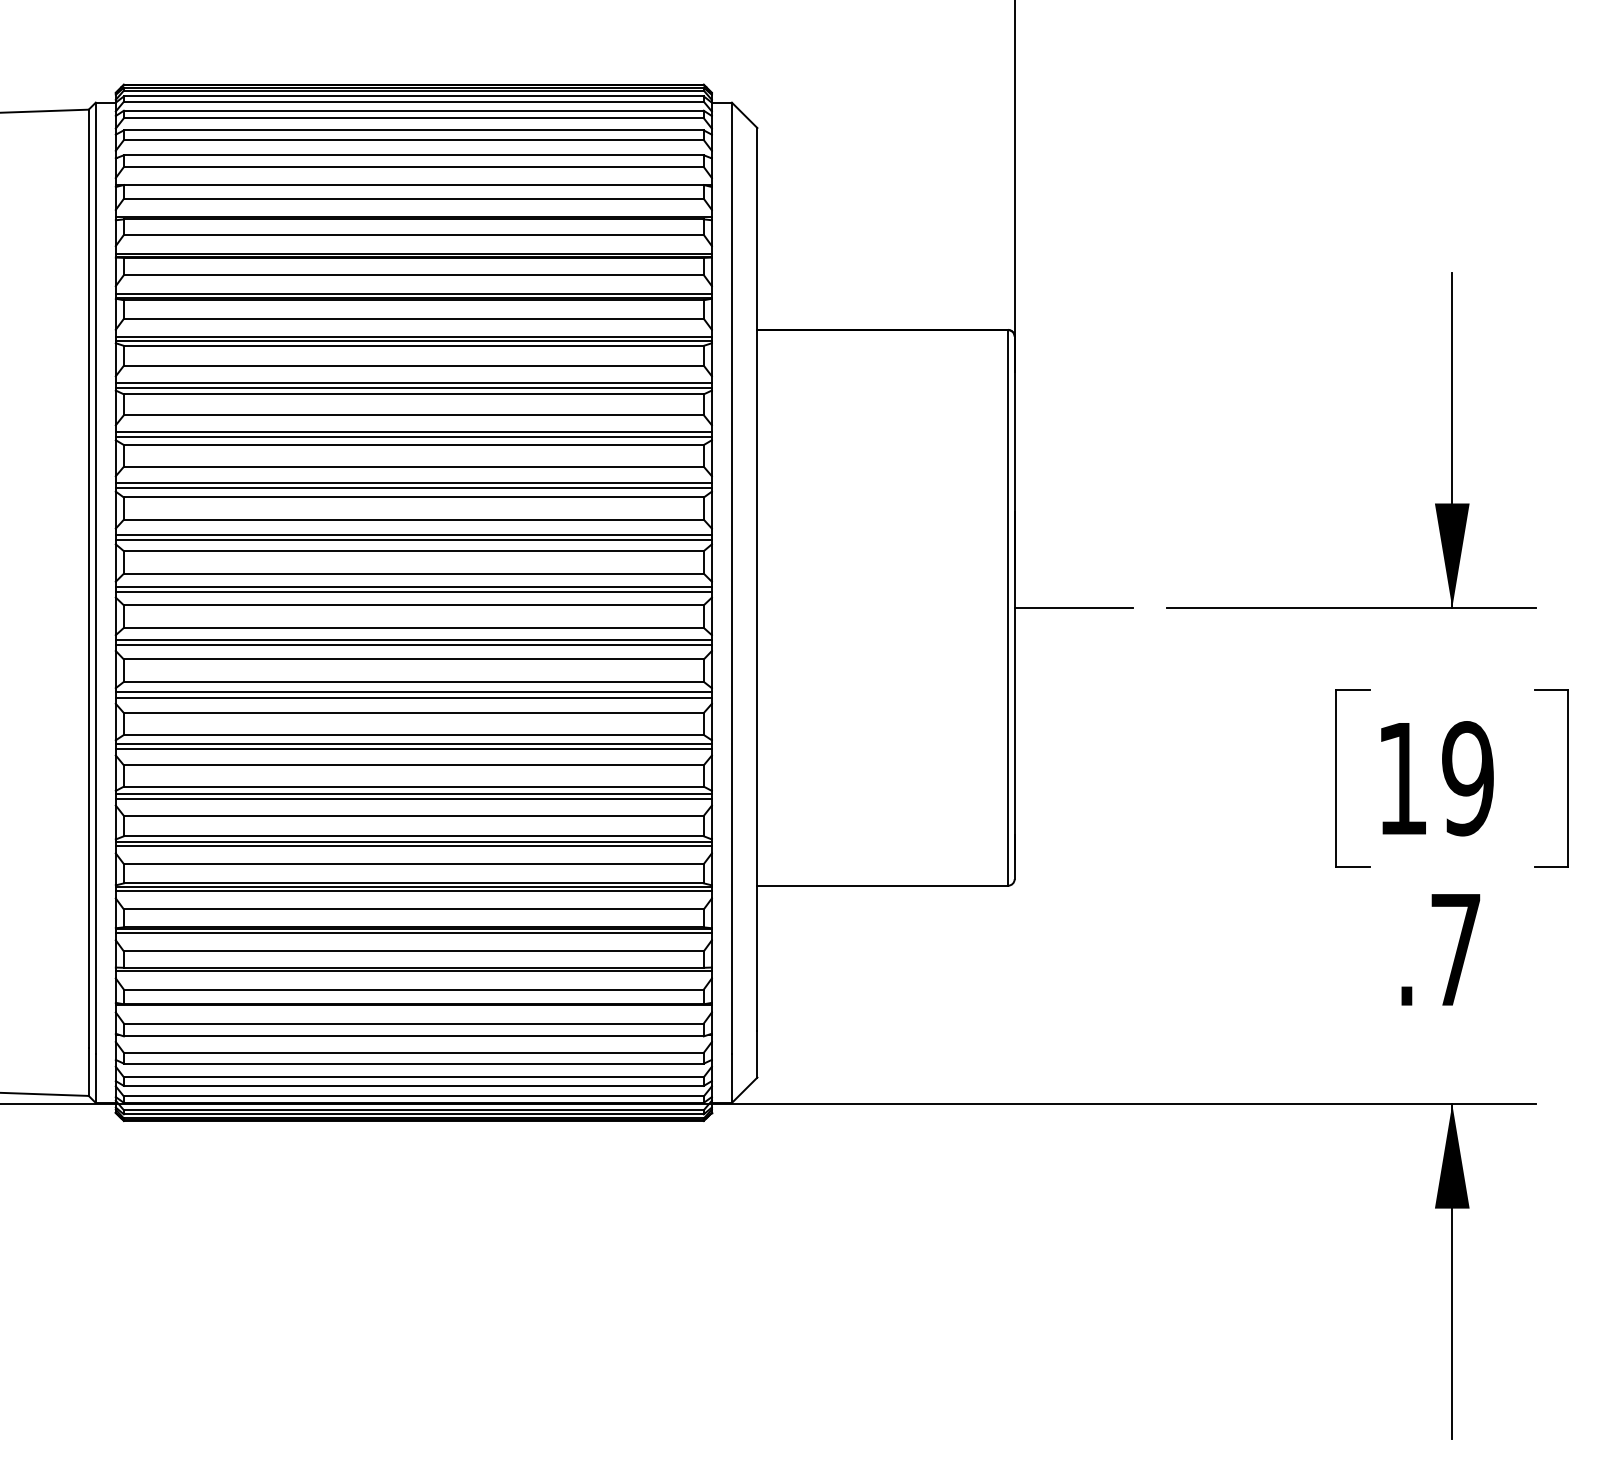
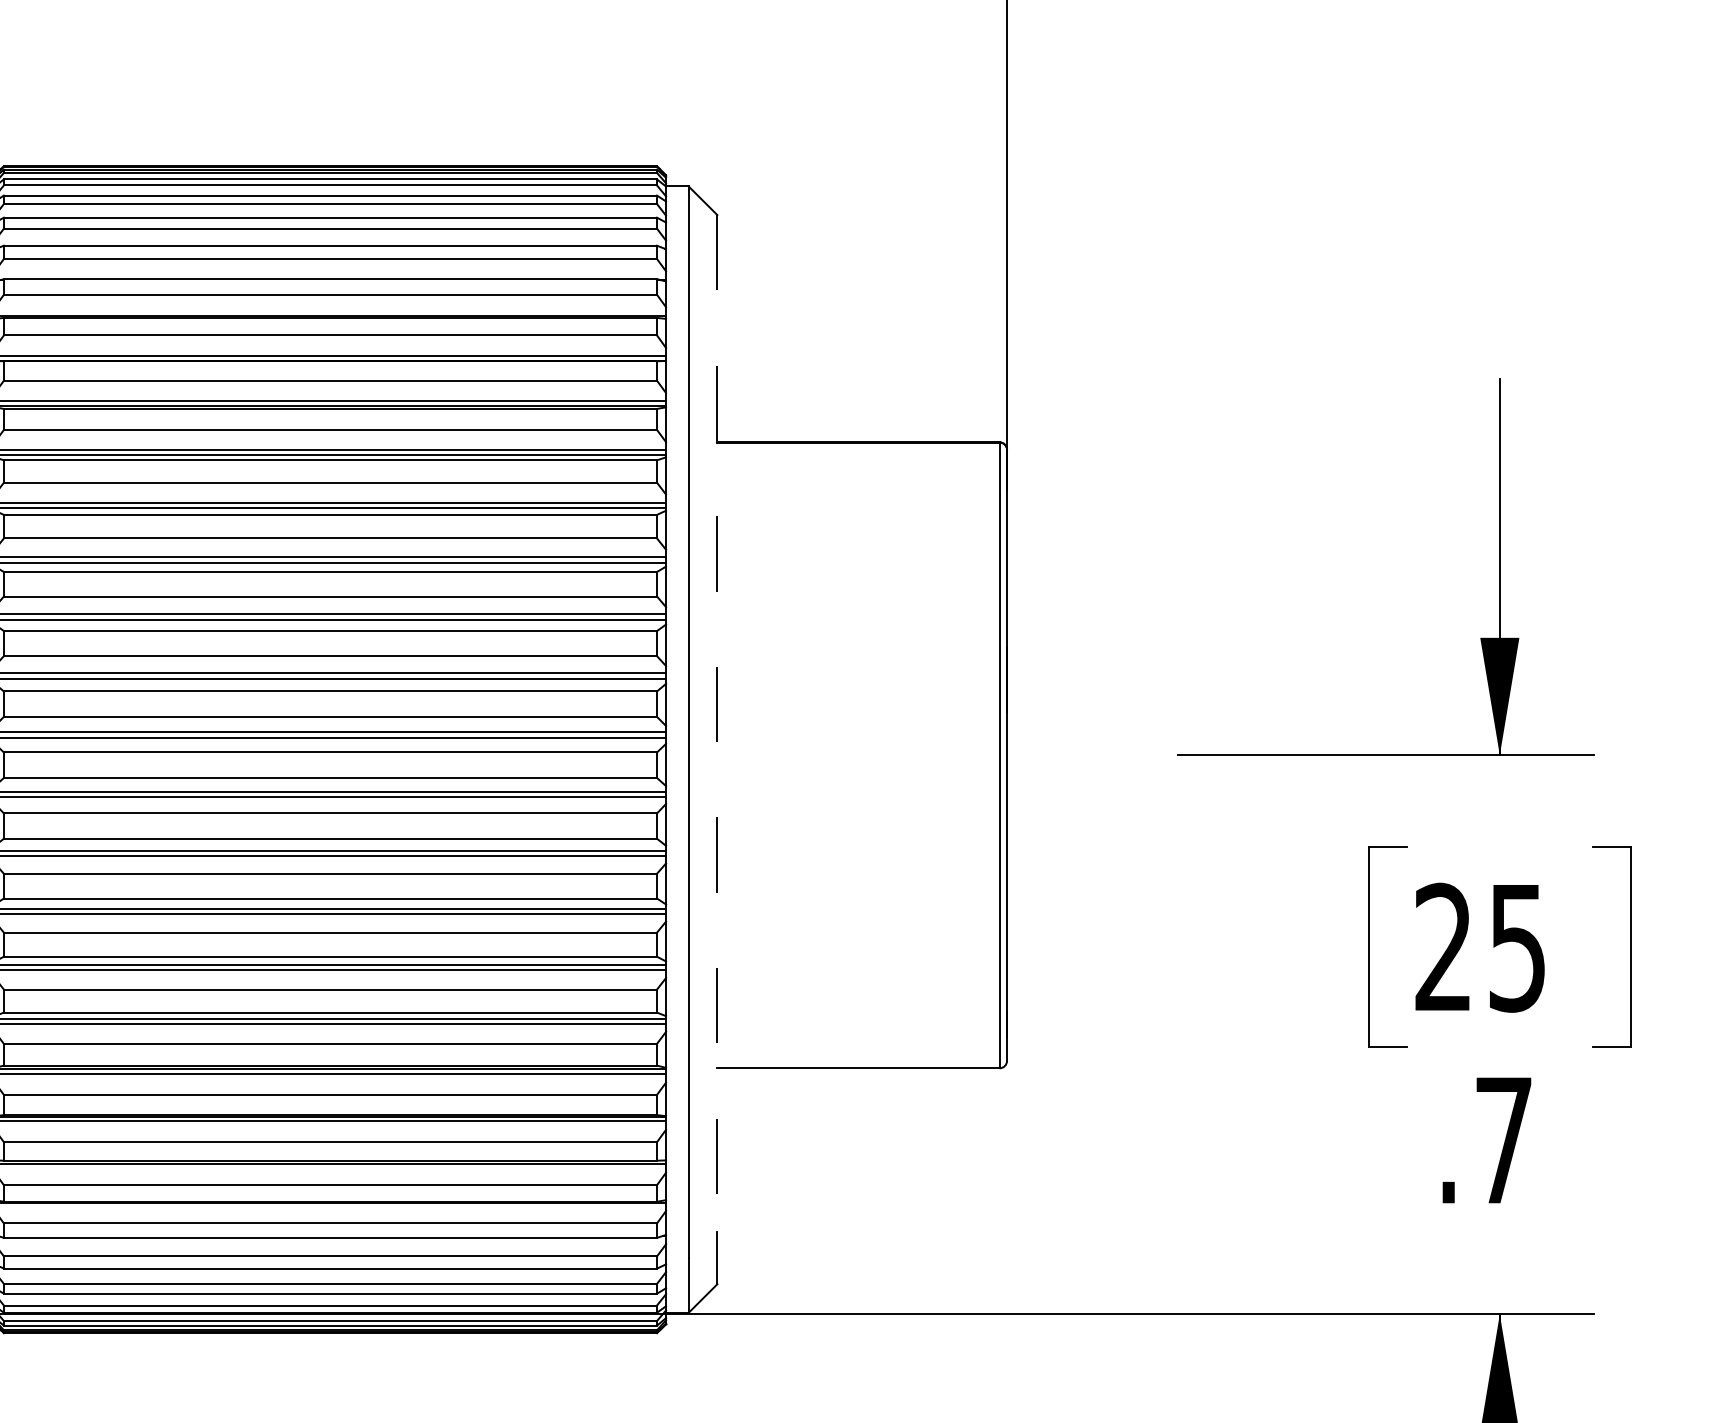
line: (757, 579) -> (717, 723), solid -> dashed
line: (1073, 607) -> (1073, 754), removed
text: (1435, 778) -> (1480, 947), 19 -> 25

